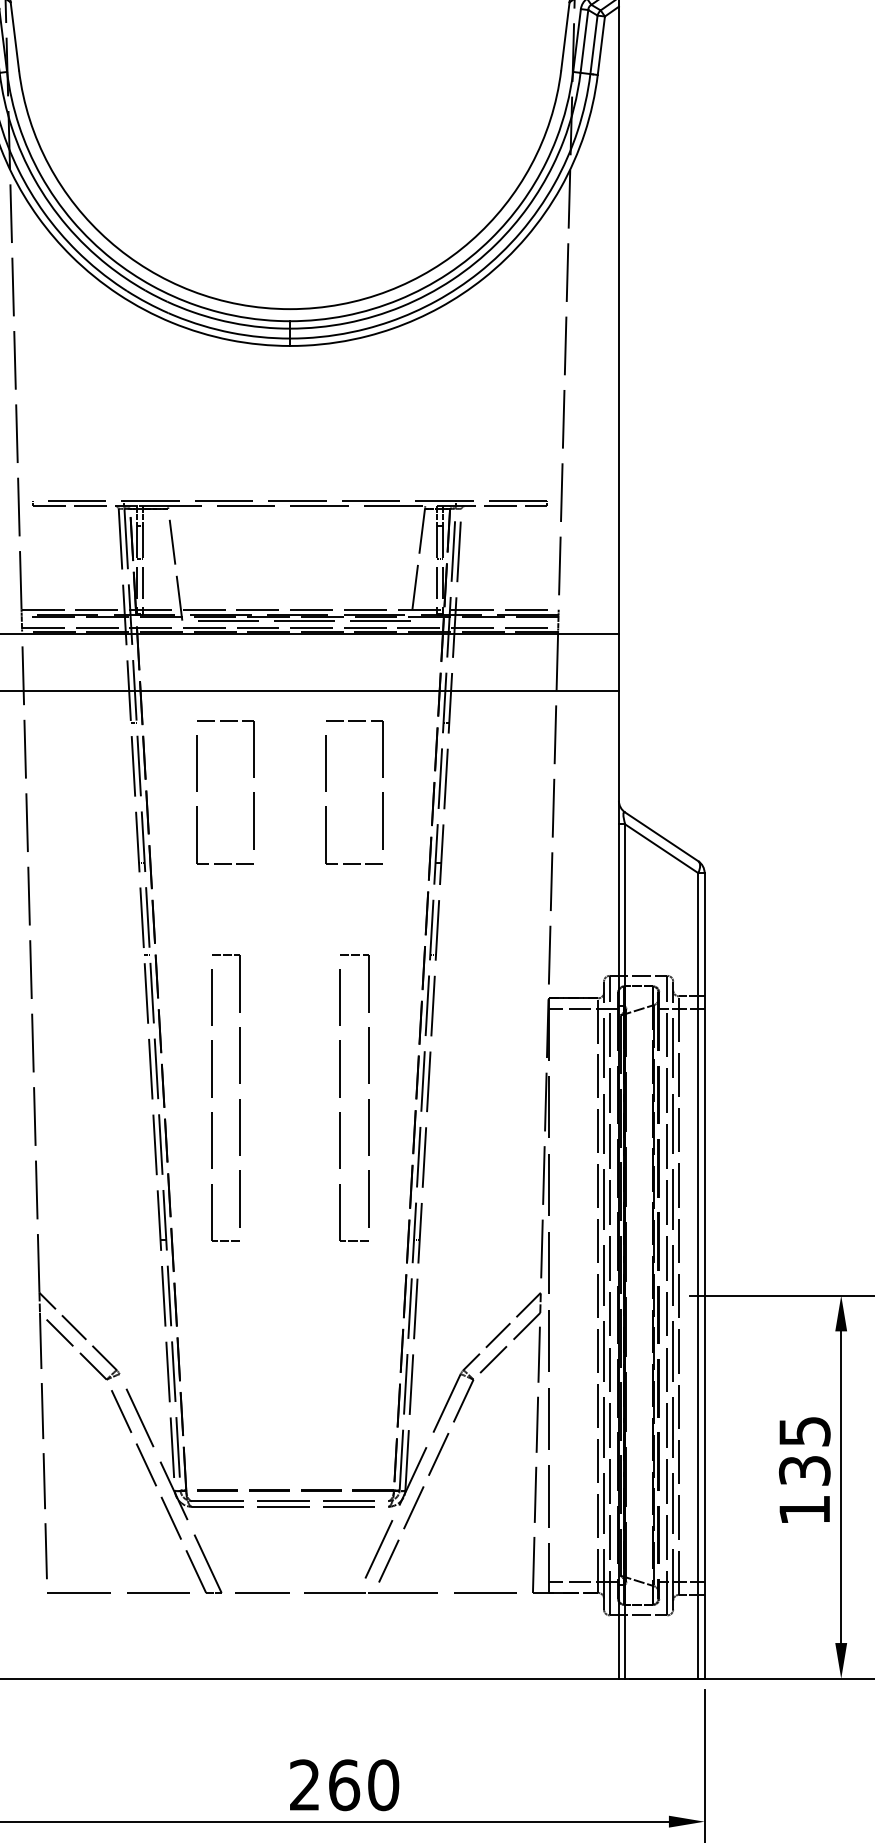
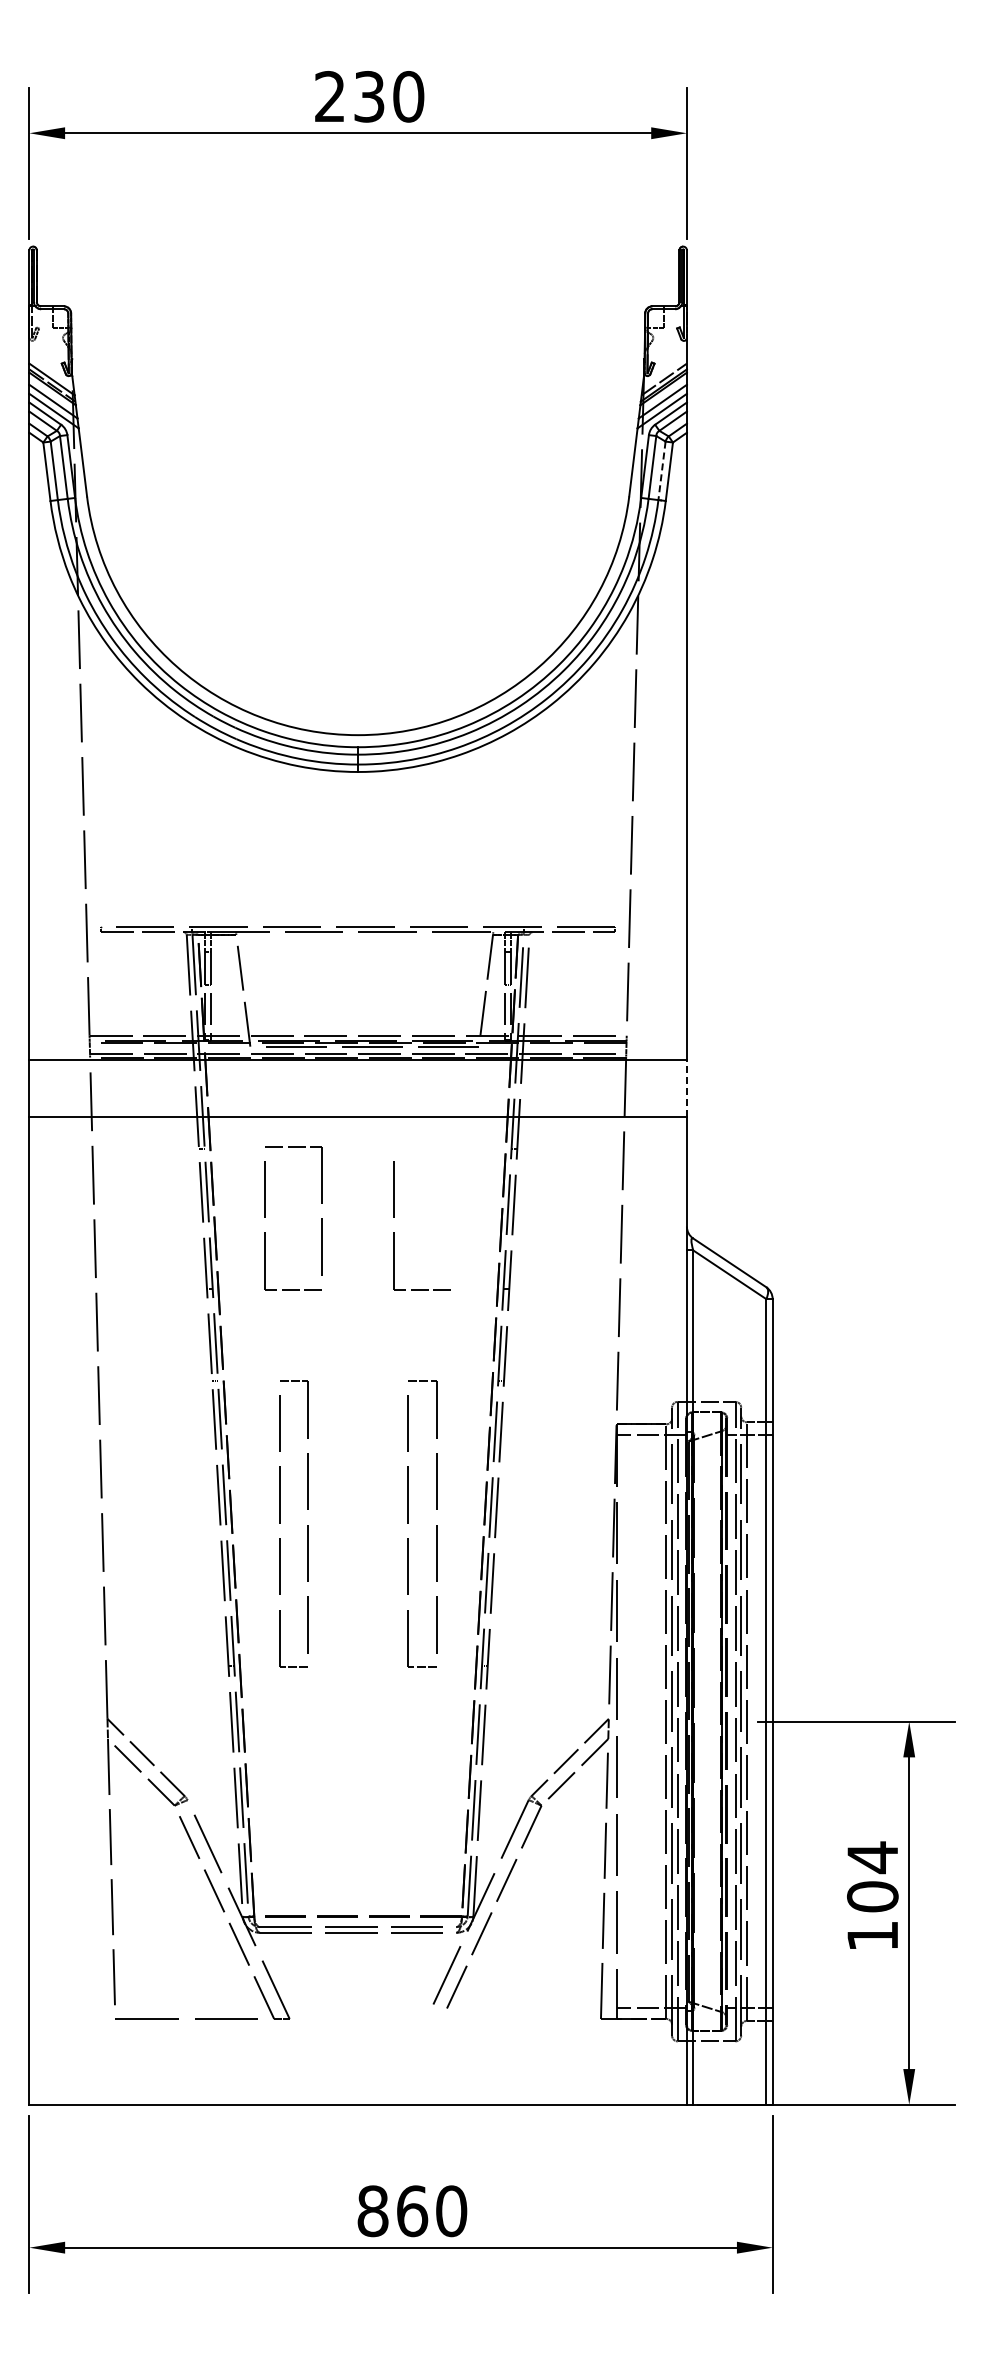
line: (593, 45) -> (661, 471), solid -> dashed
line: (618, 662) -> (686, 1088), solid -> dashed
part: (382, 777) -> (450, 1203), removed
text: (804, 1450) -> (872, 1876), 135 -> 104
line: (375, 1592) -> (443, 2018), removed
text: (304, 1785) -> (372, 2211), 260 -> 860

